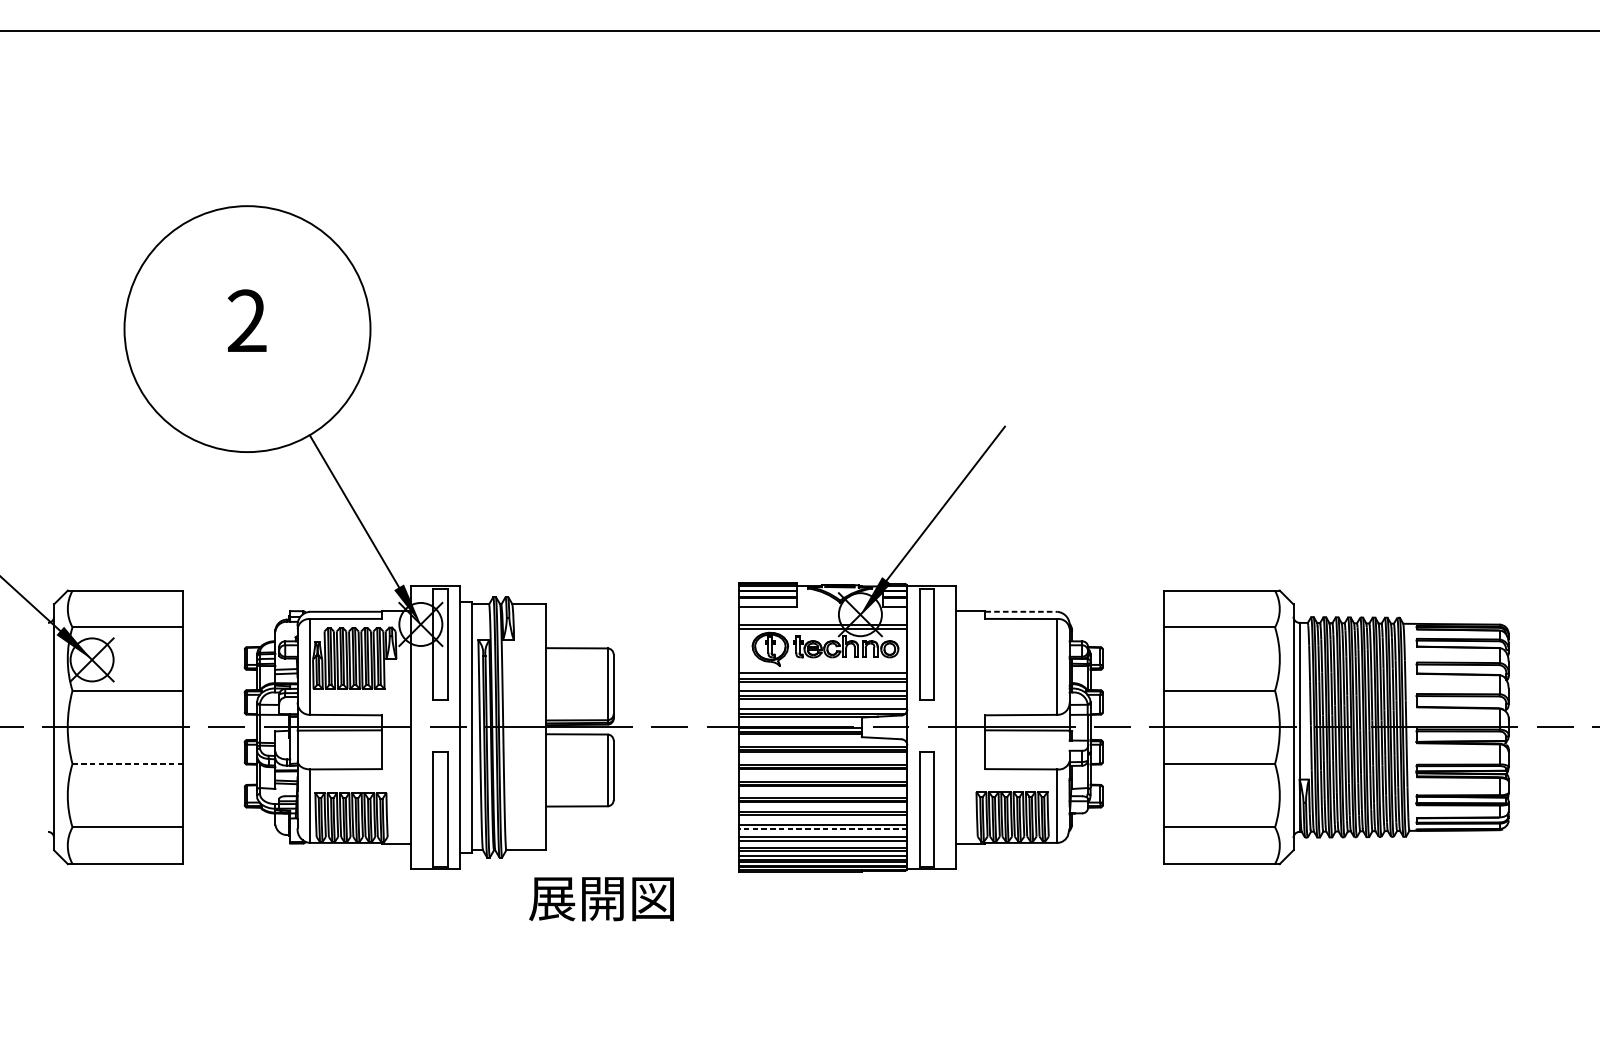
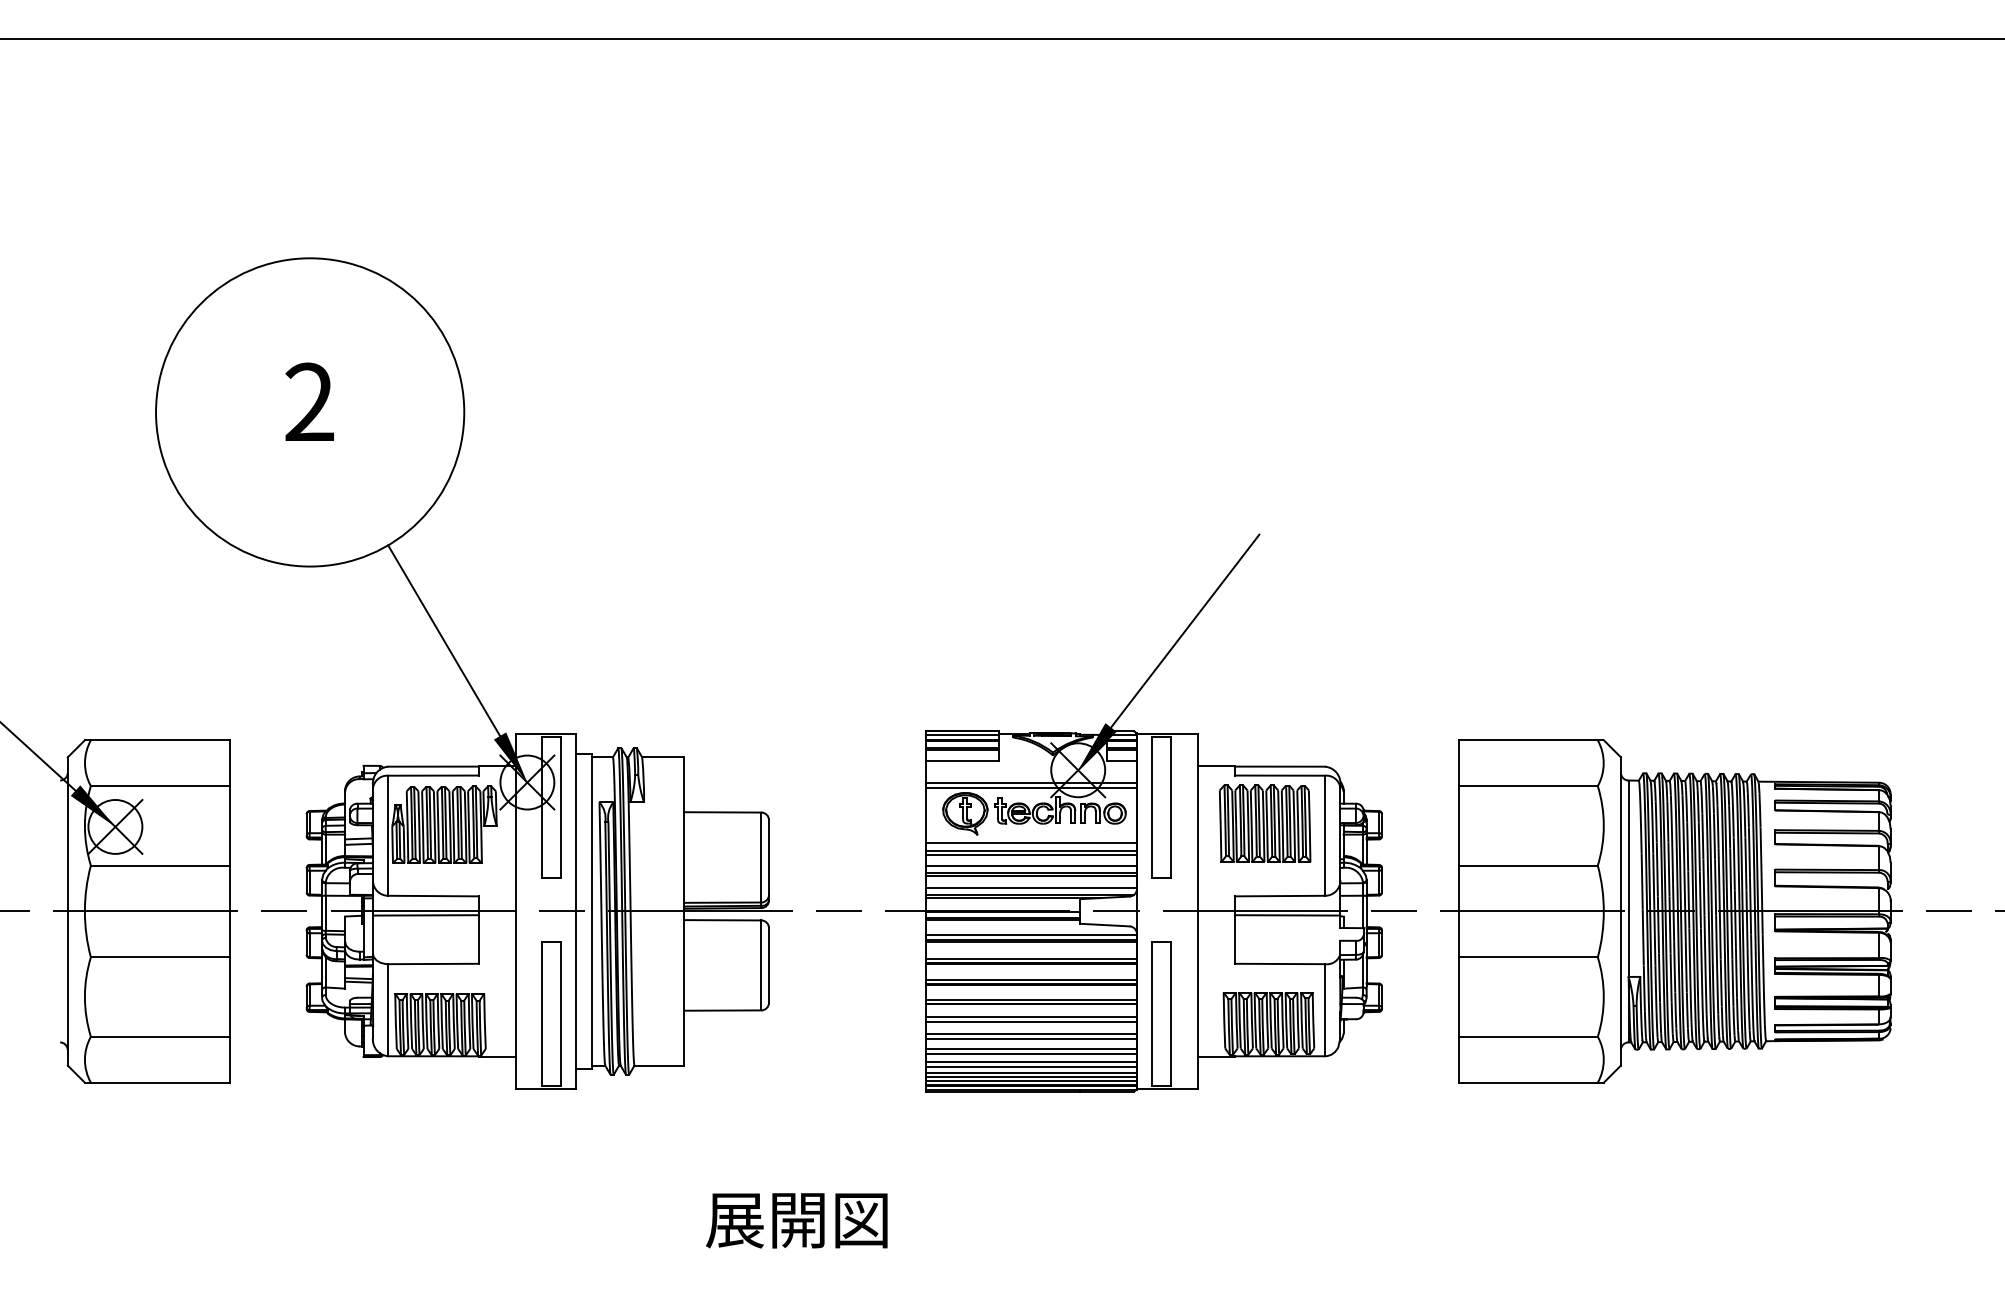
line: (1021, 611) -> (1280, 766), dashed -> solid
part: (1009, 657) -> (1265, 823), added
line: (127, 764) -> (159, 957), dashed -> solid
line: (823, 828) -> (1031, 1038), dashed -> solid
text: (601, 898) -> (796, 1220), moved

